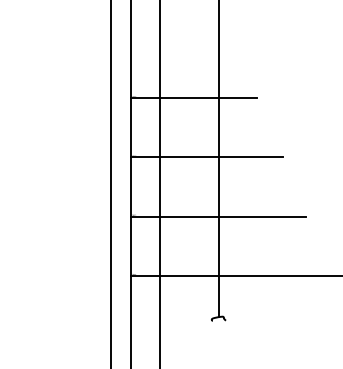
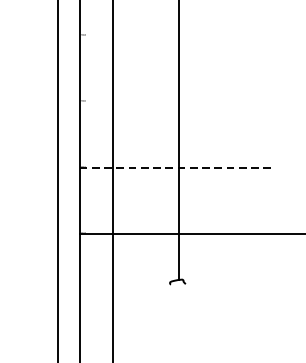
line: (193, 98) -> (149, 36), removed
line: (206, 157) -> (164, 102), removed
line: (218, 216) -> (177, 168), solid -> dashed

